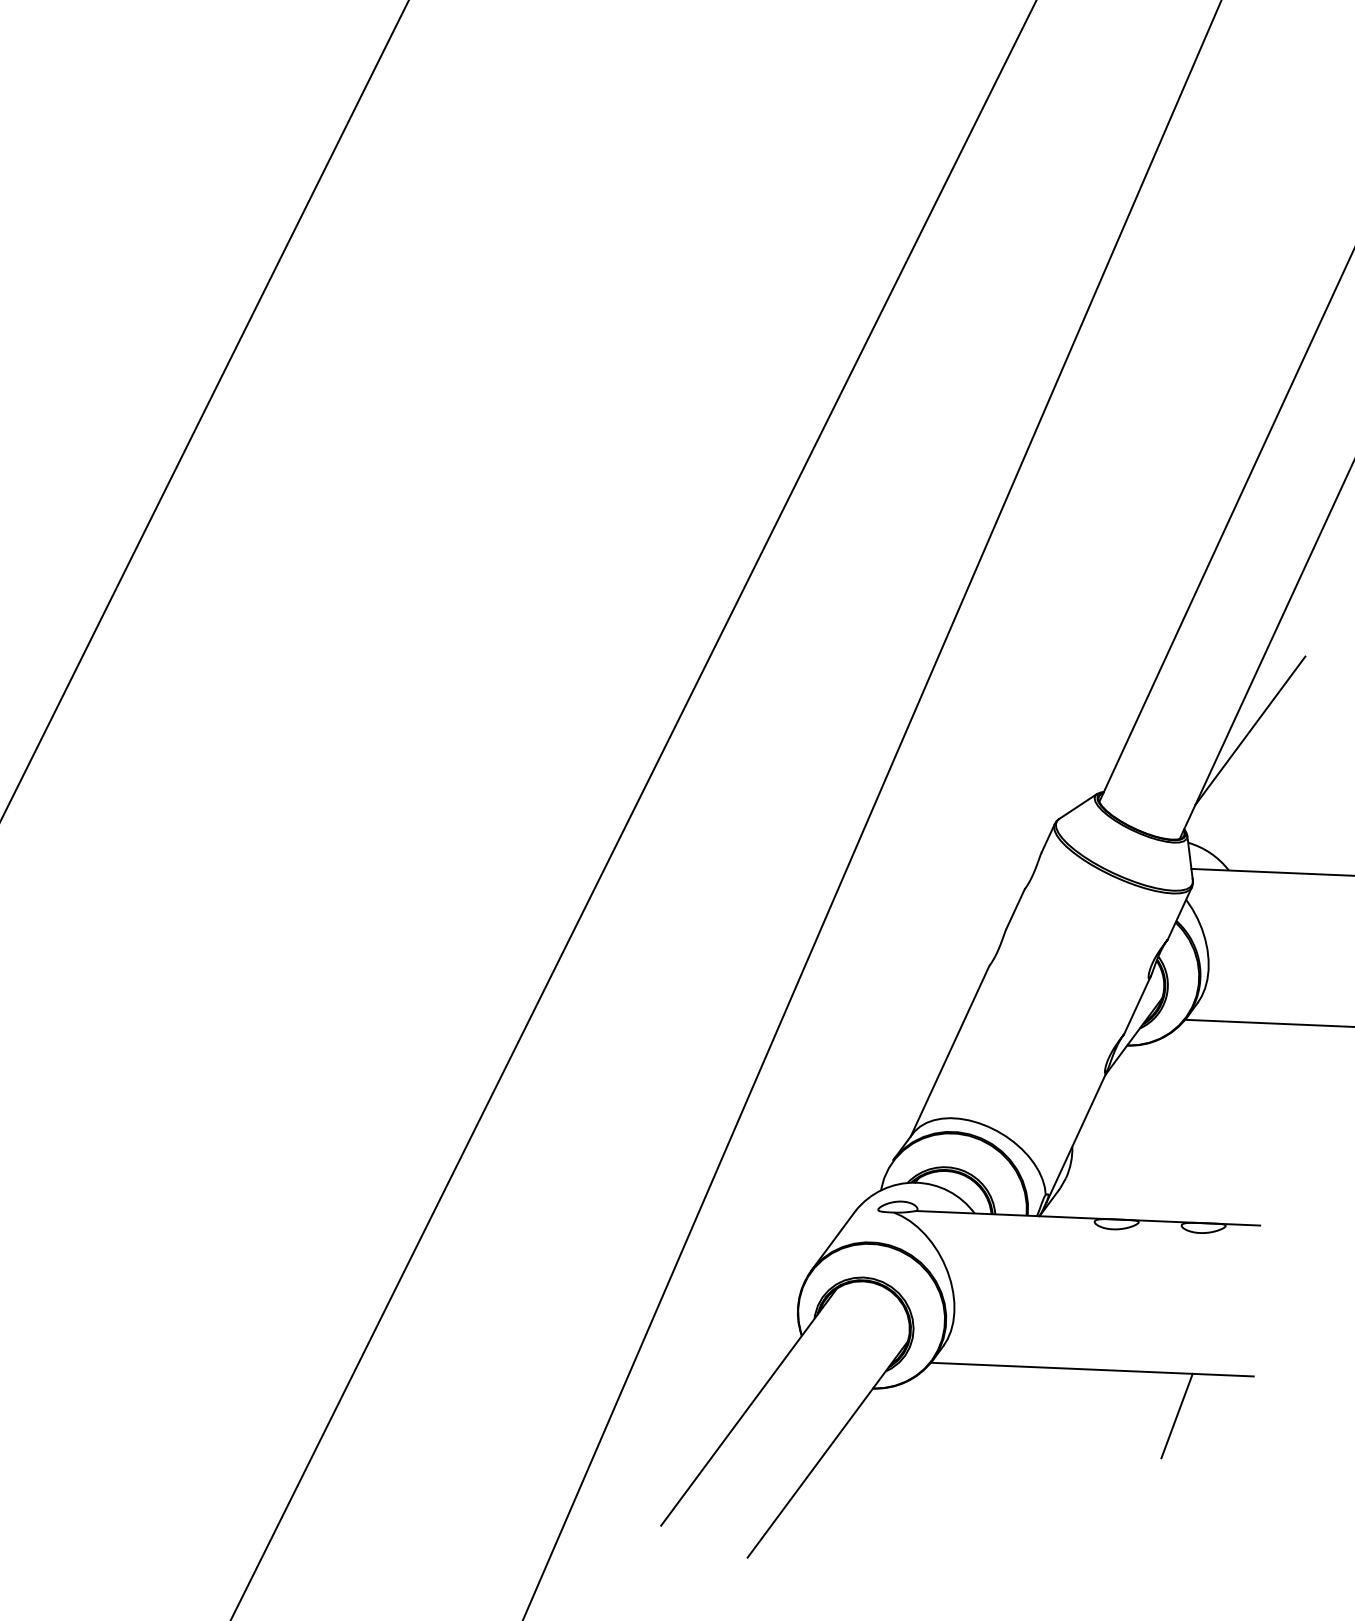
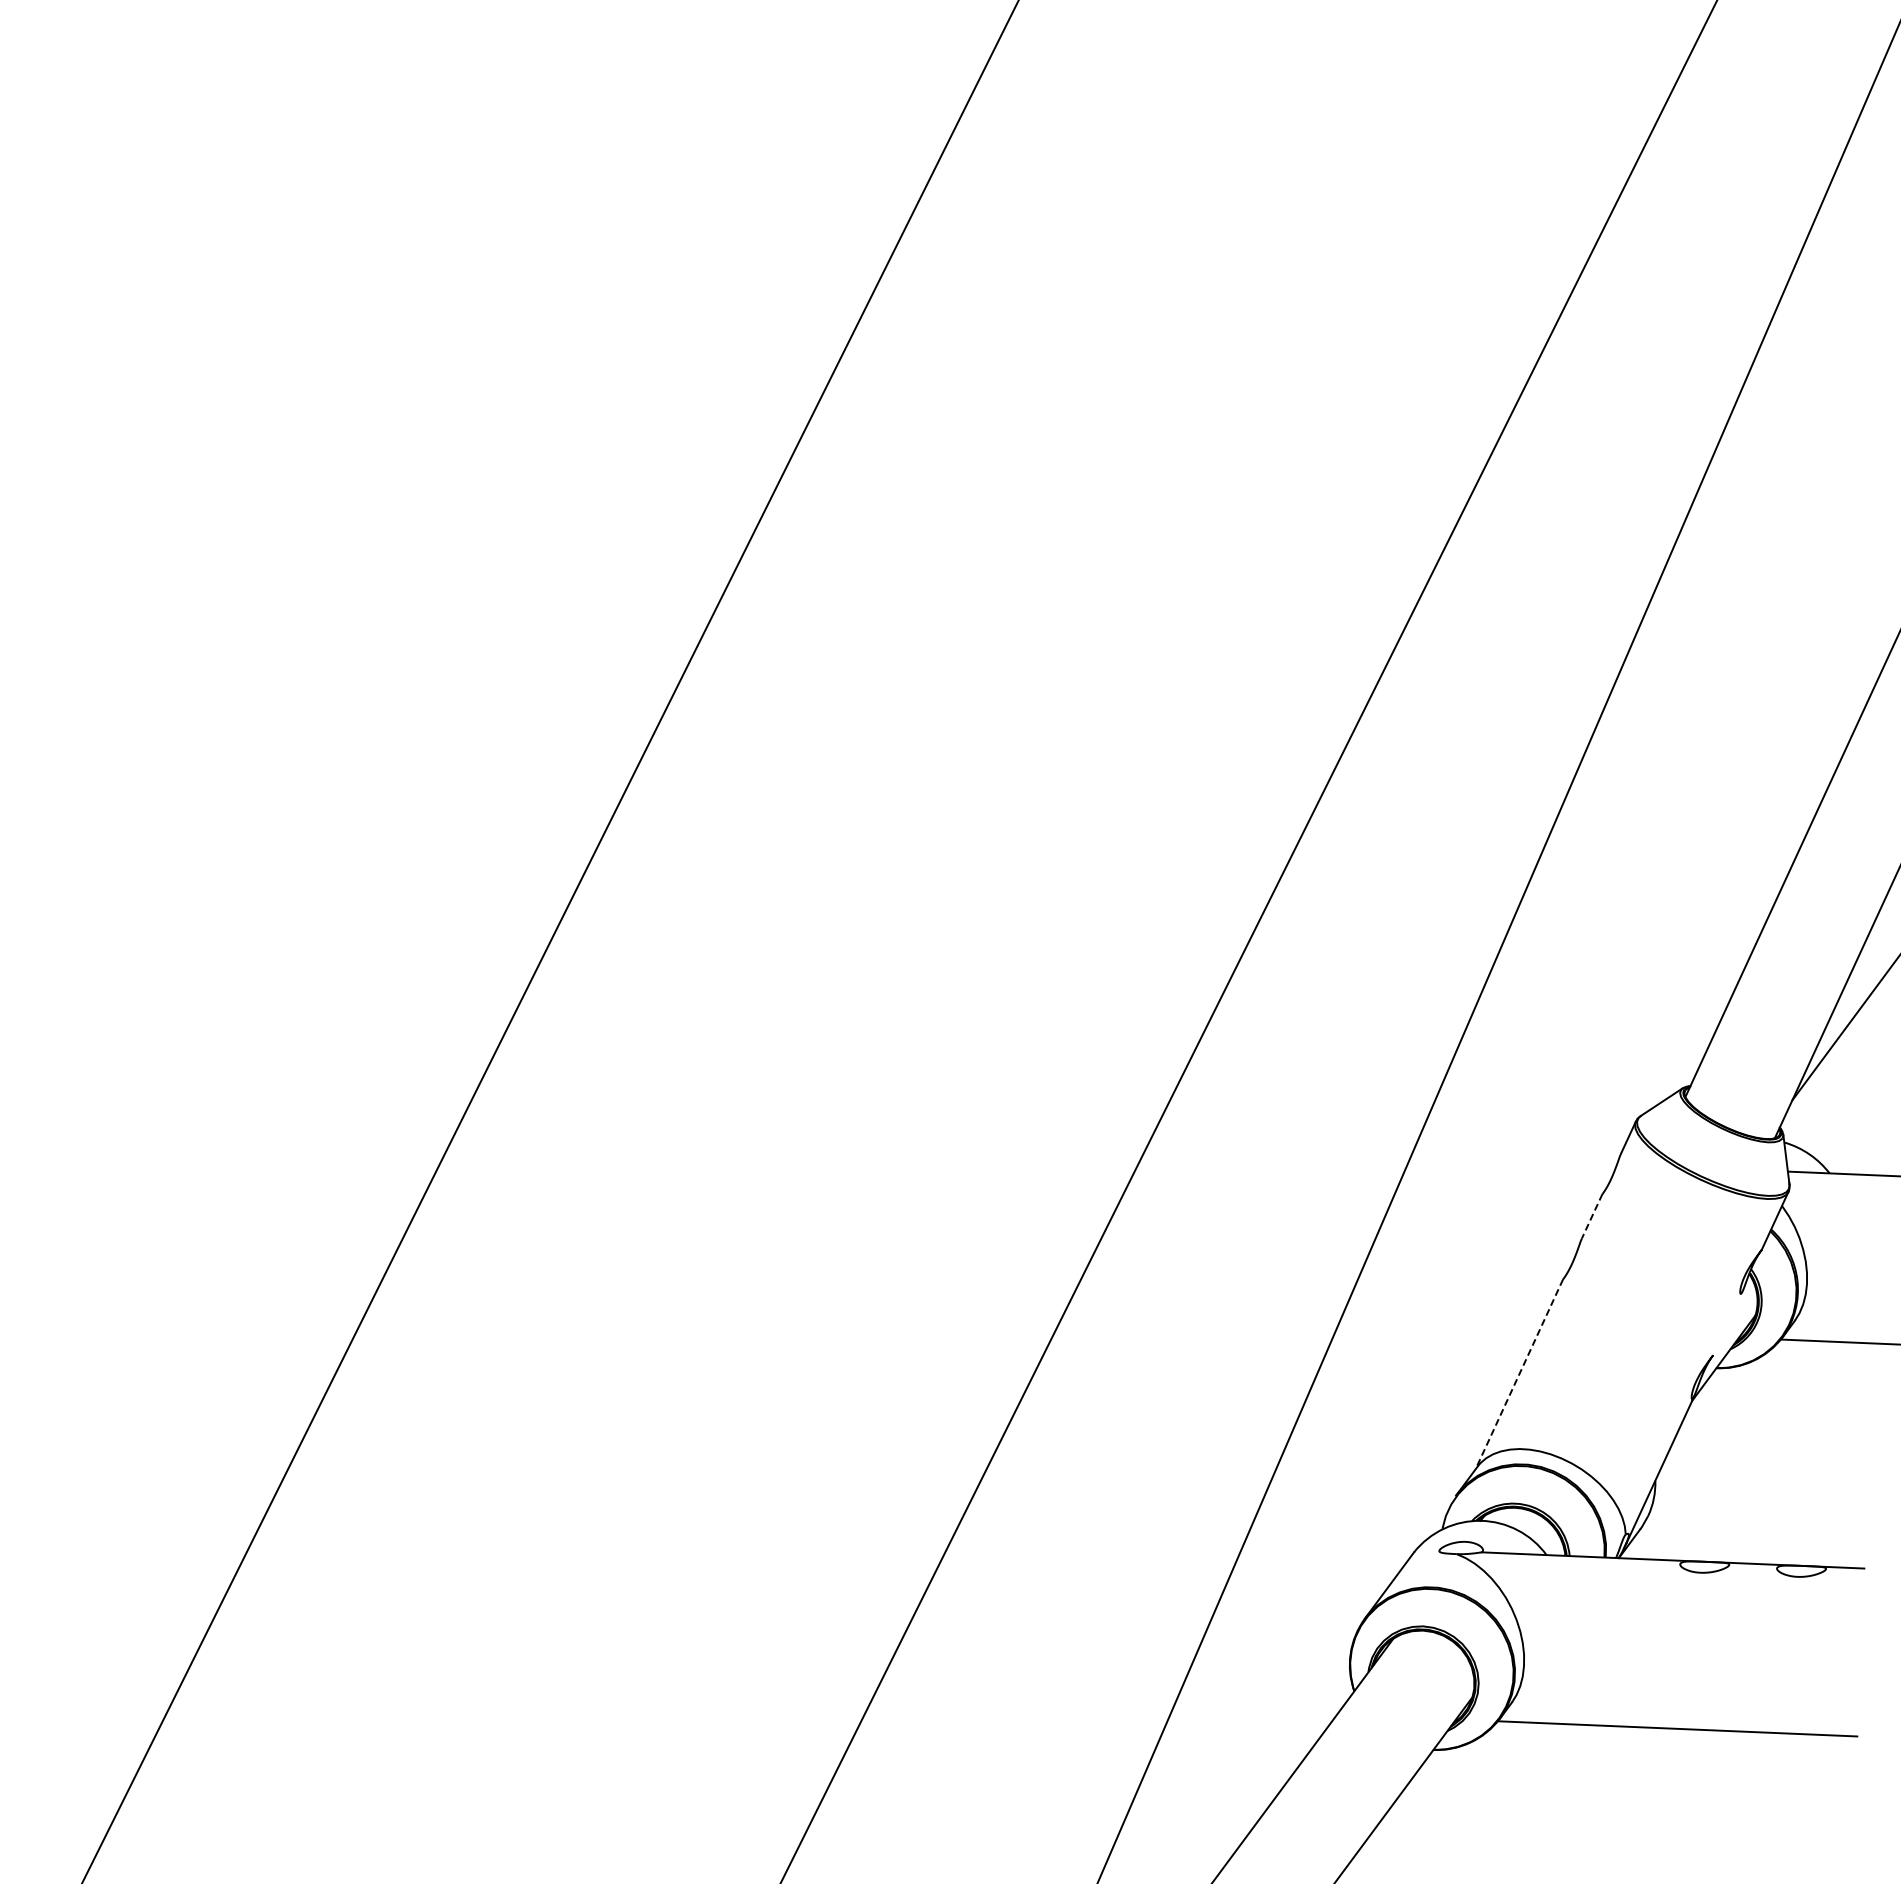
line: (1015, 909) -> (1592, 1216), solid -> dashed
line: (1137, 1005) -> (1727, 1323), removed
line: (950, 1051) -> (1519, 1374), solid -> dashed
line: (1176, 1416) -> (1771, 1780), removed

